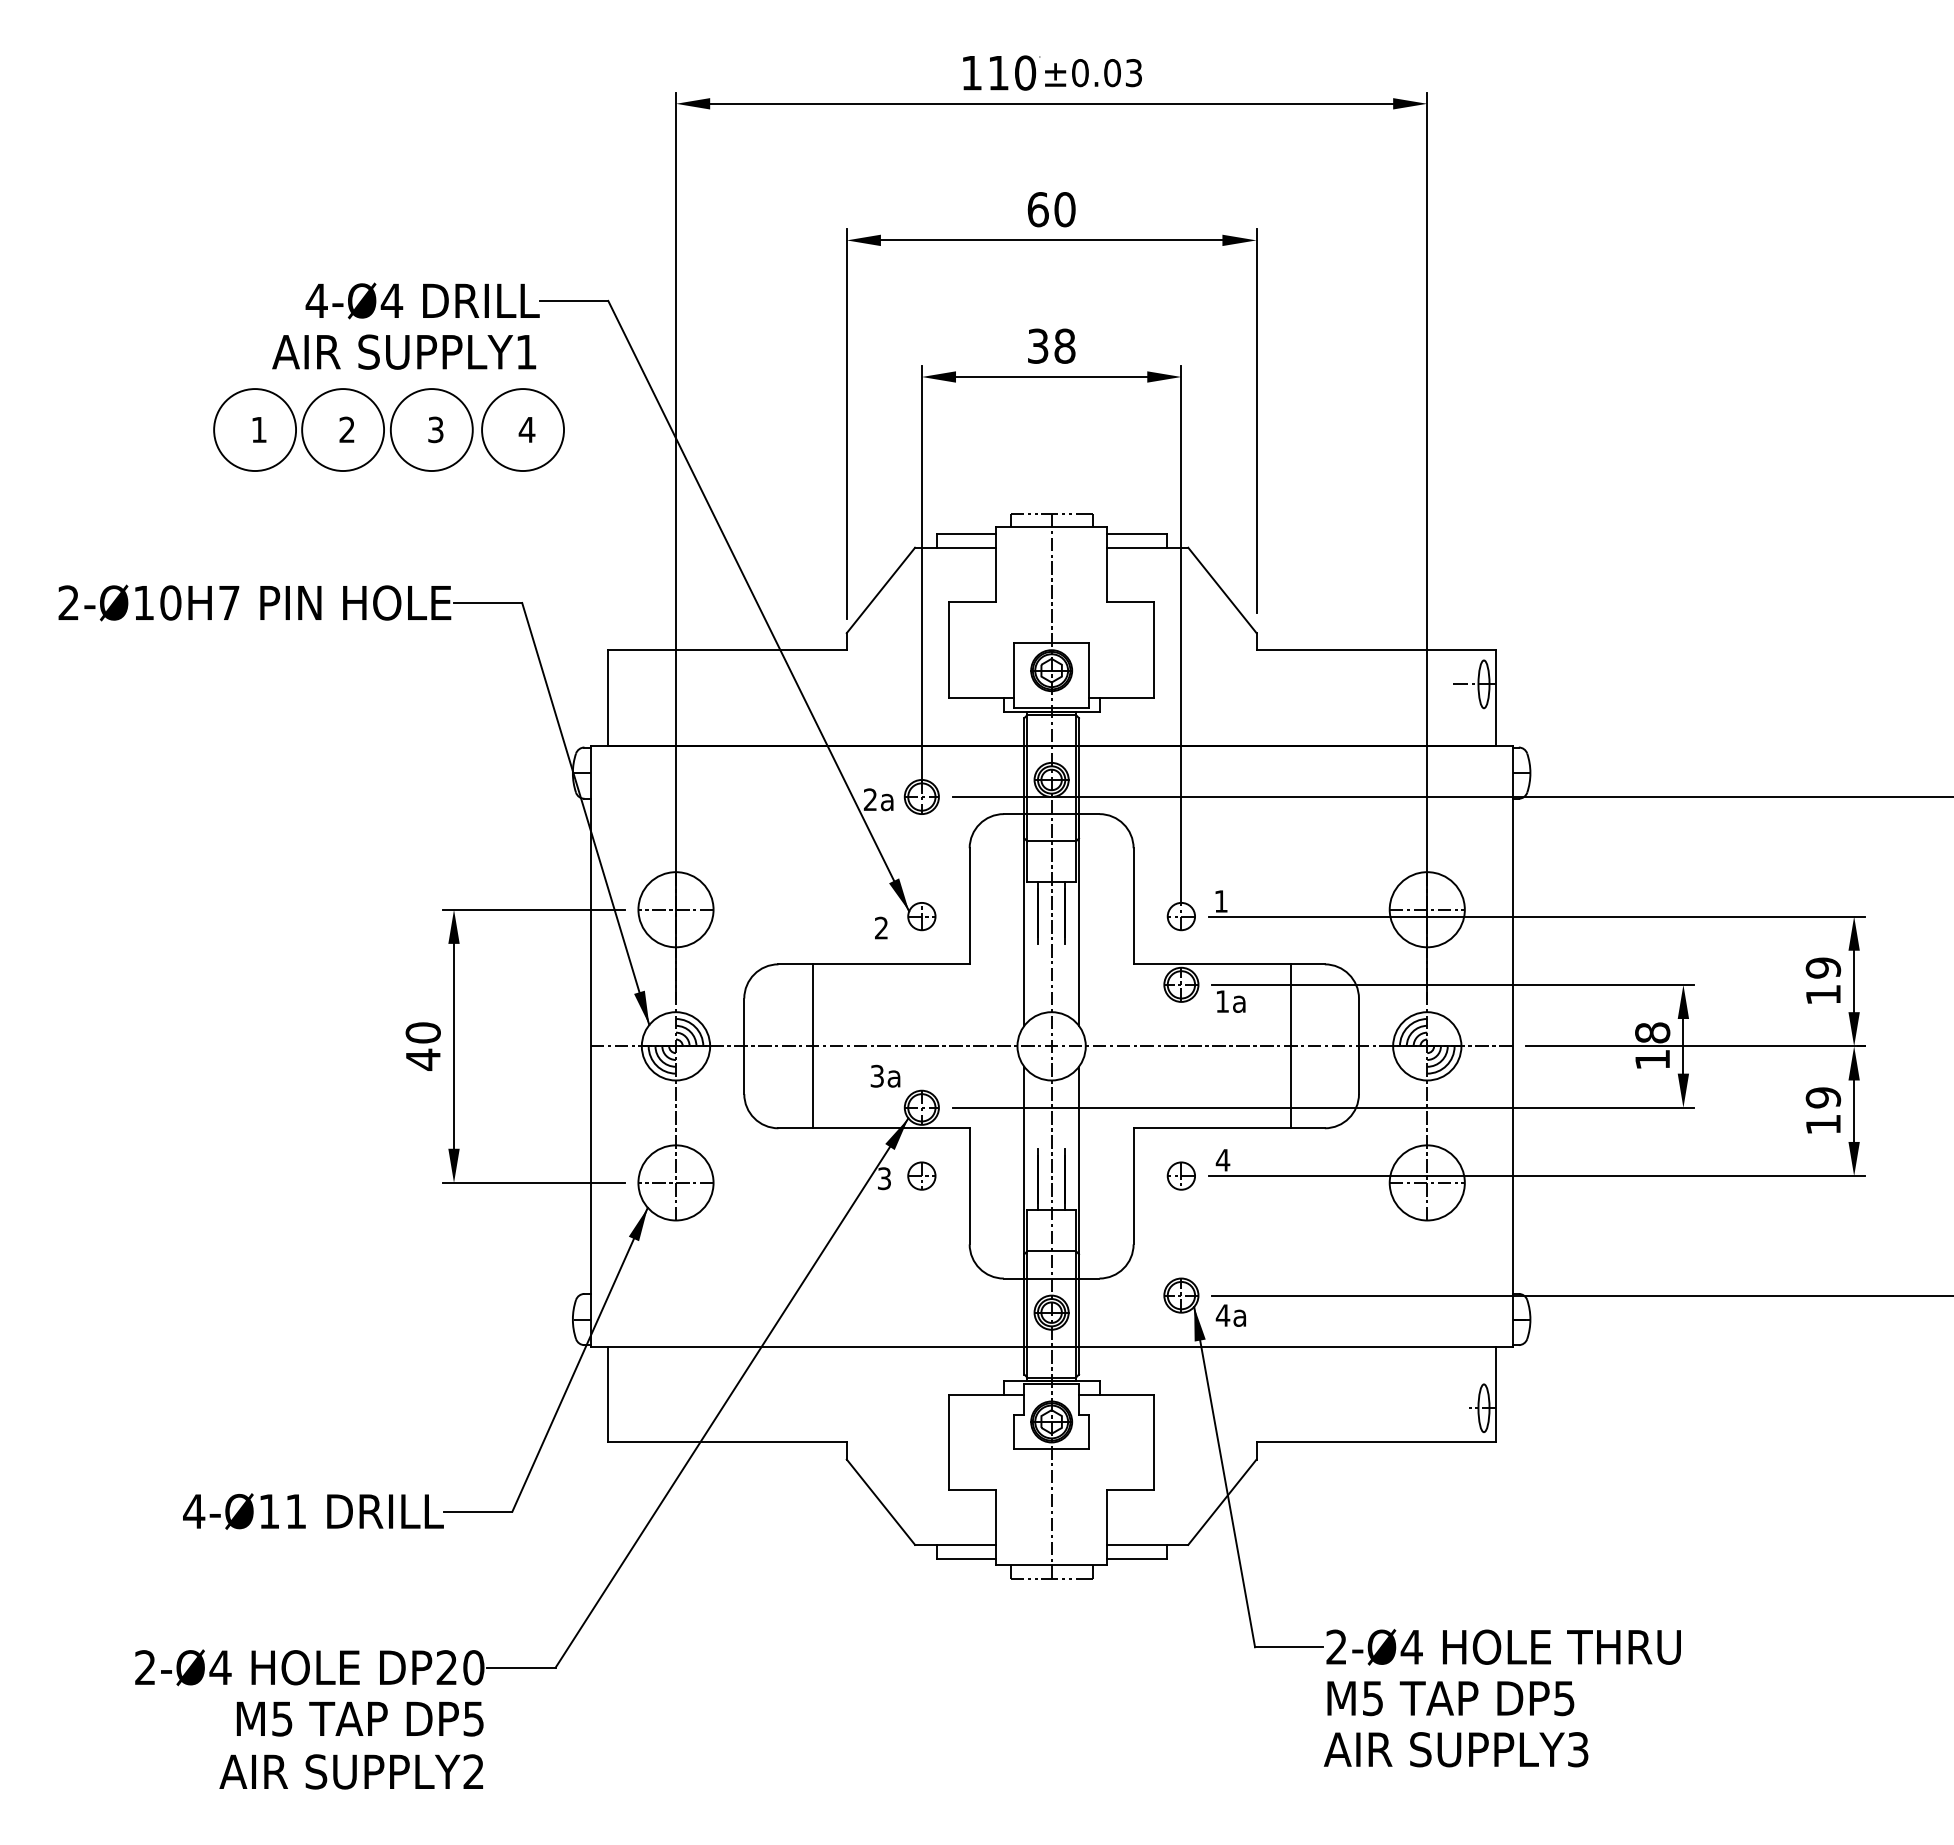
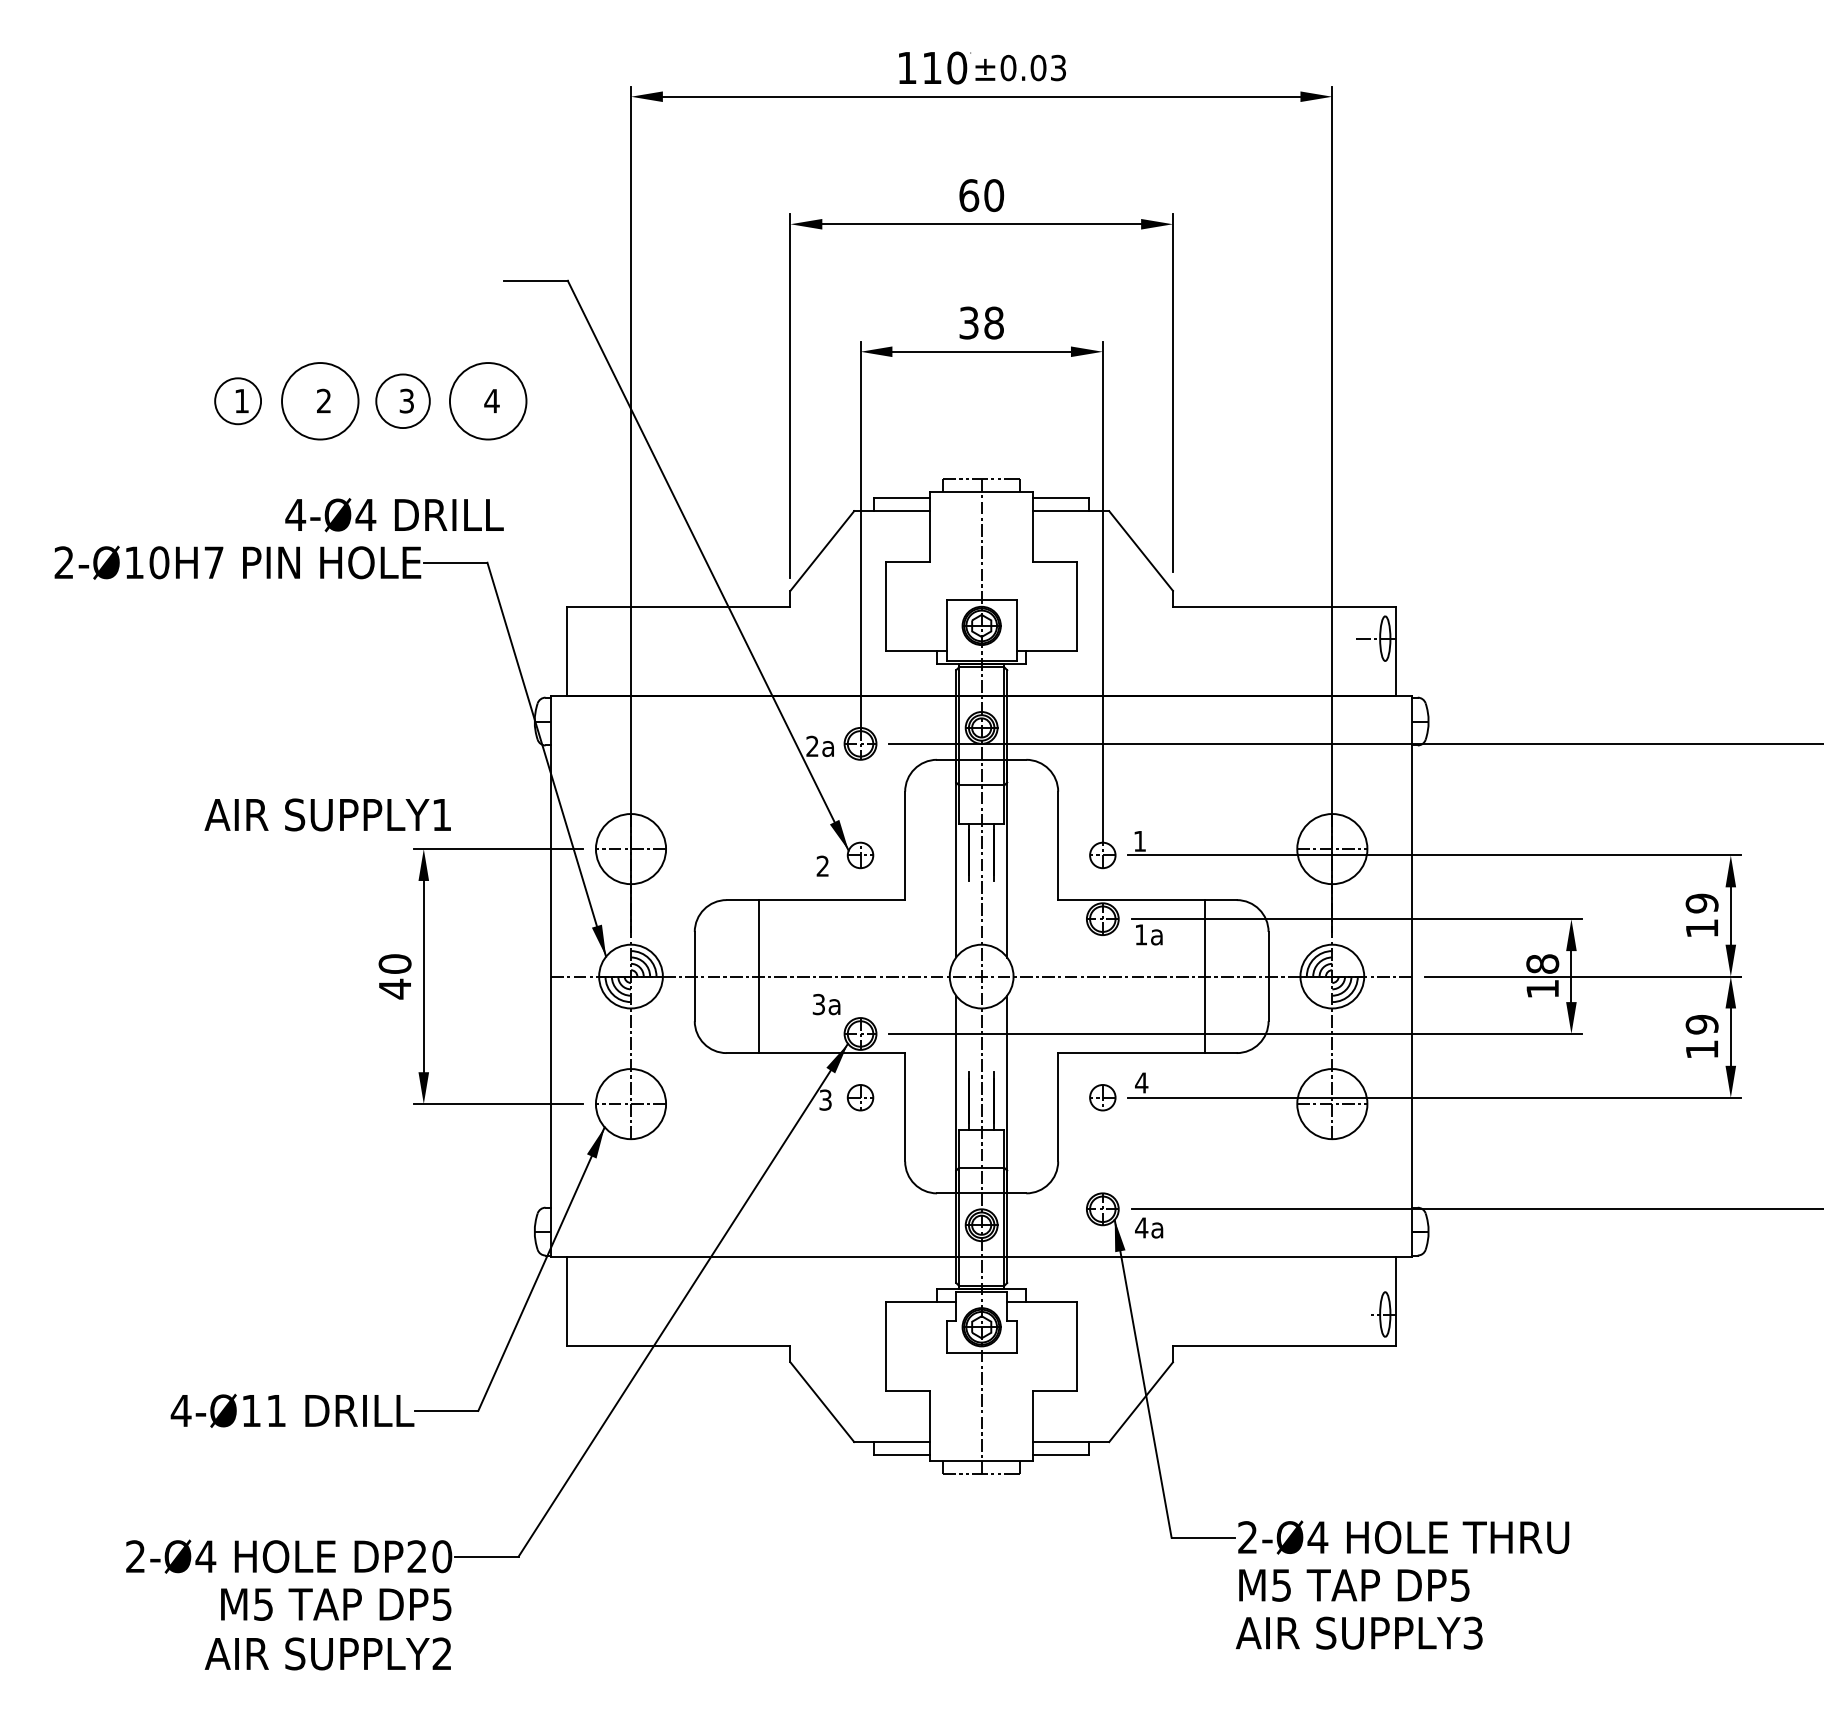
text: (422, 300) -> (394, 514), moved
text: (404, 351) -> (328, 814), moved
circle: (255, 430) -> (238, 401), size x0.6
circle: (431, 430) -> (402, 401), size x0.7

